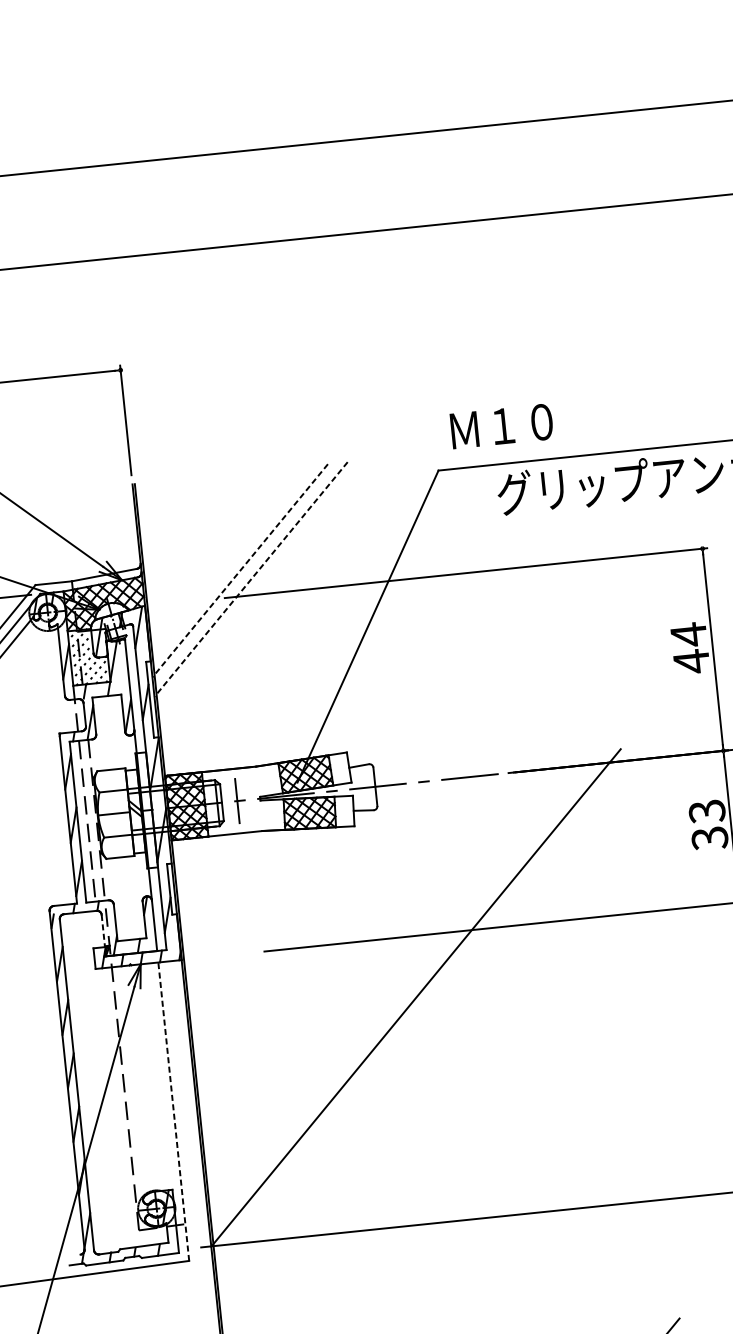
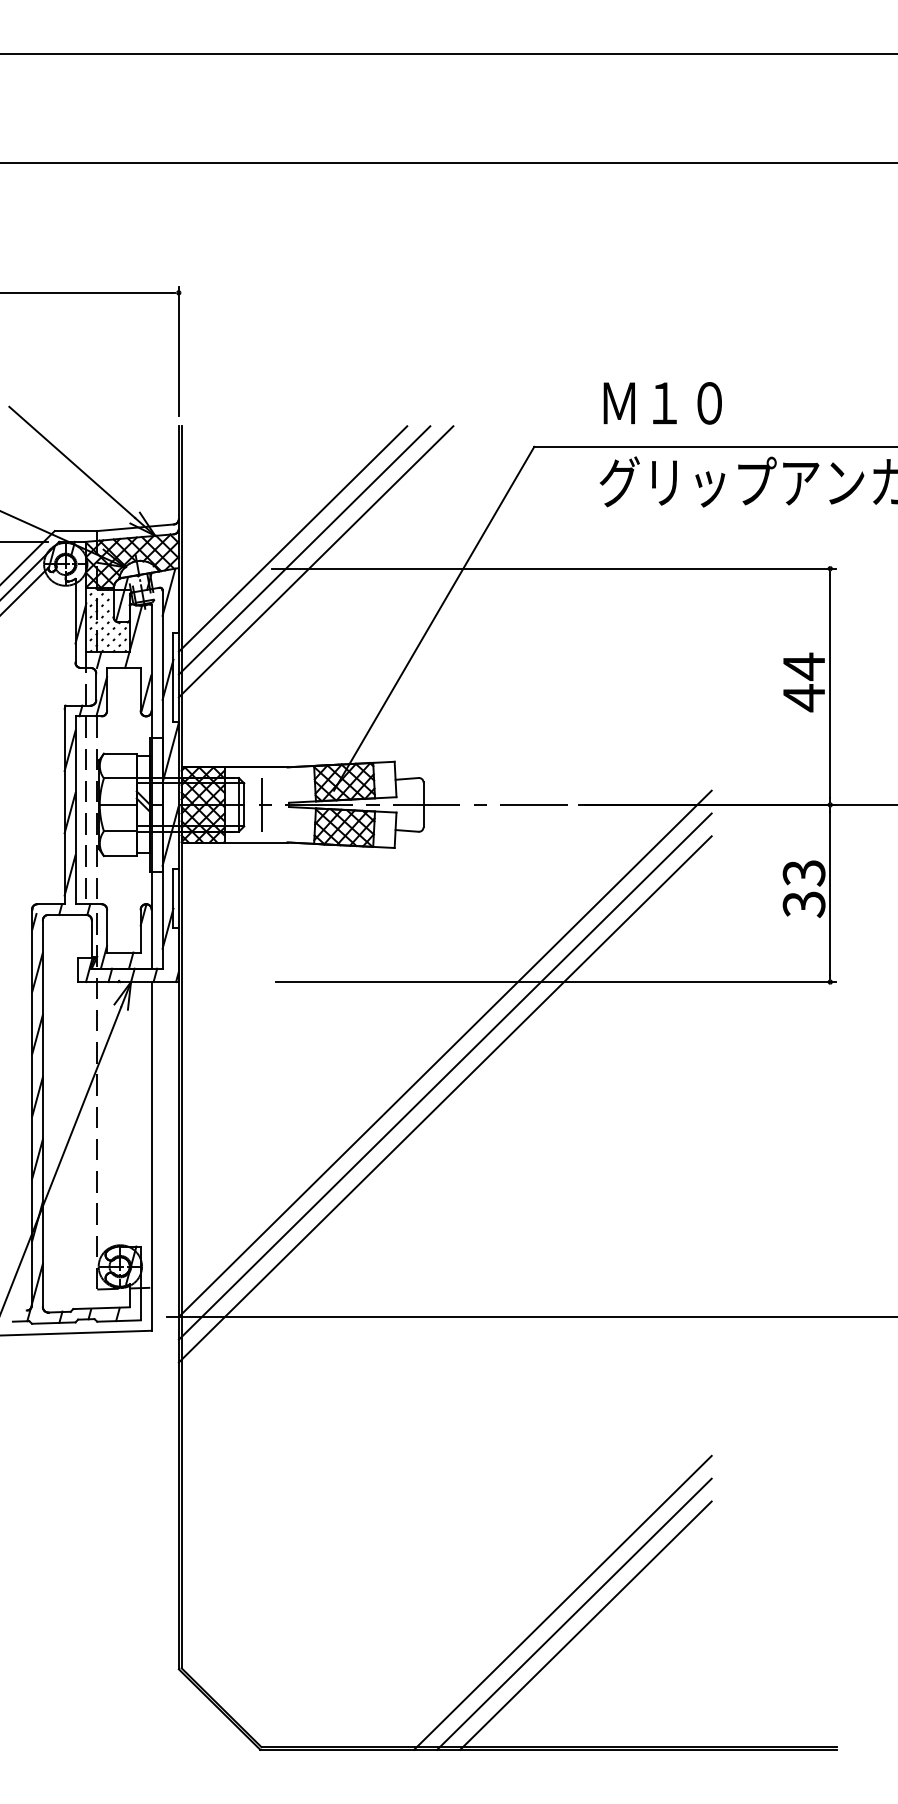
text: (501, 426) -> (662, 403), moved
line: (239, 571) -> (292, 539), dashed -> solid
line: (251, 579) -> (304, 550), dashed -> solid
line: (261, 588) -> (315, 561), added
line: (103, 931) -> (91, 939), dashed -> solid
line: (417, 1017) -> (444, 1076), added
line: (419, 1037) -> (444, 1099), added
line: (173, 1110) -> (151, 1155), dashed -> solid

